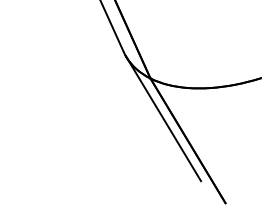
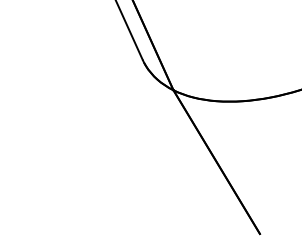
line: (163, 118) -> (188, 136), removed

